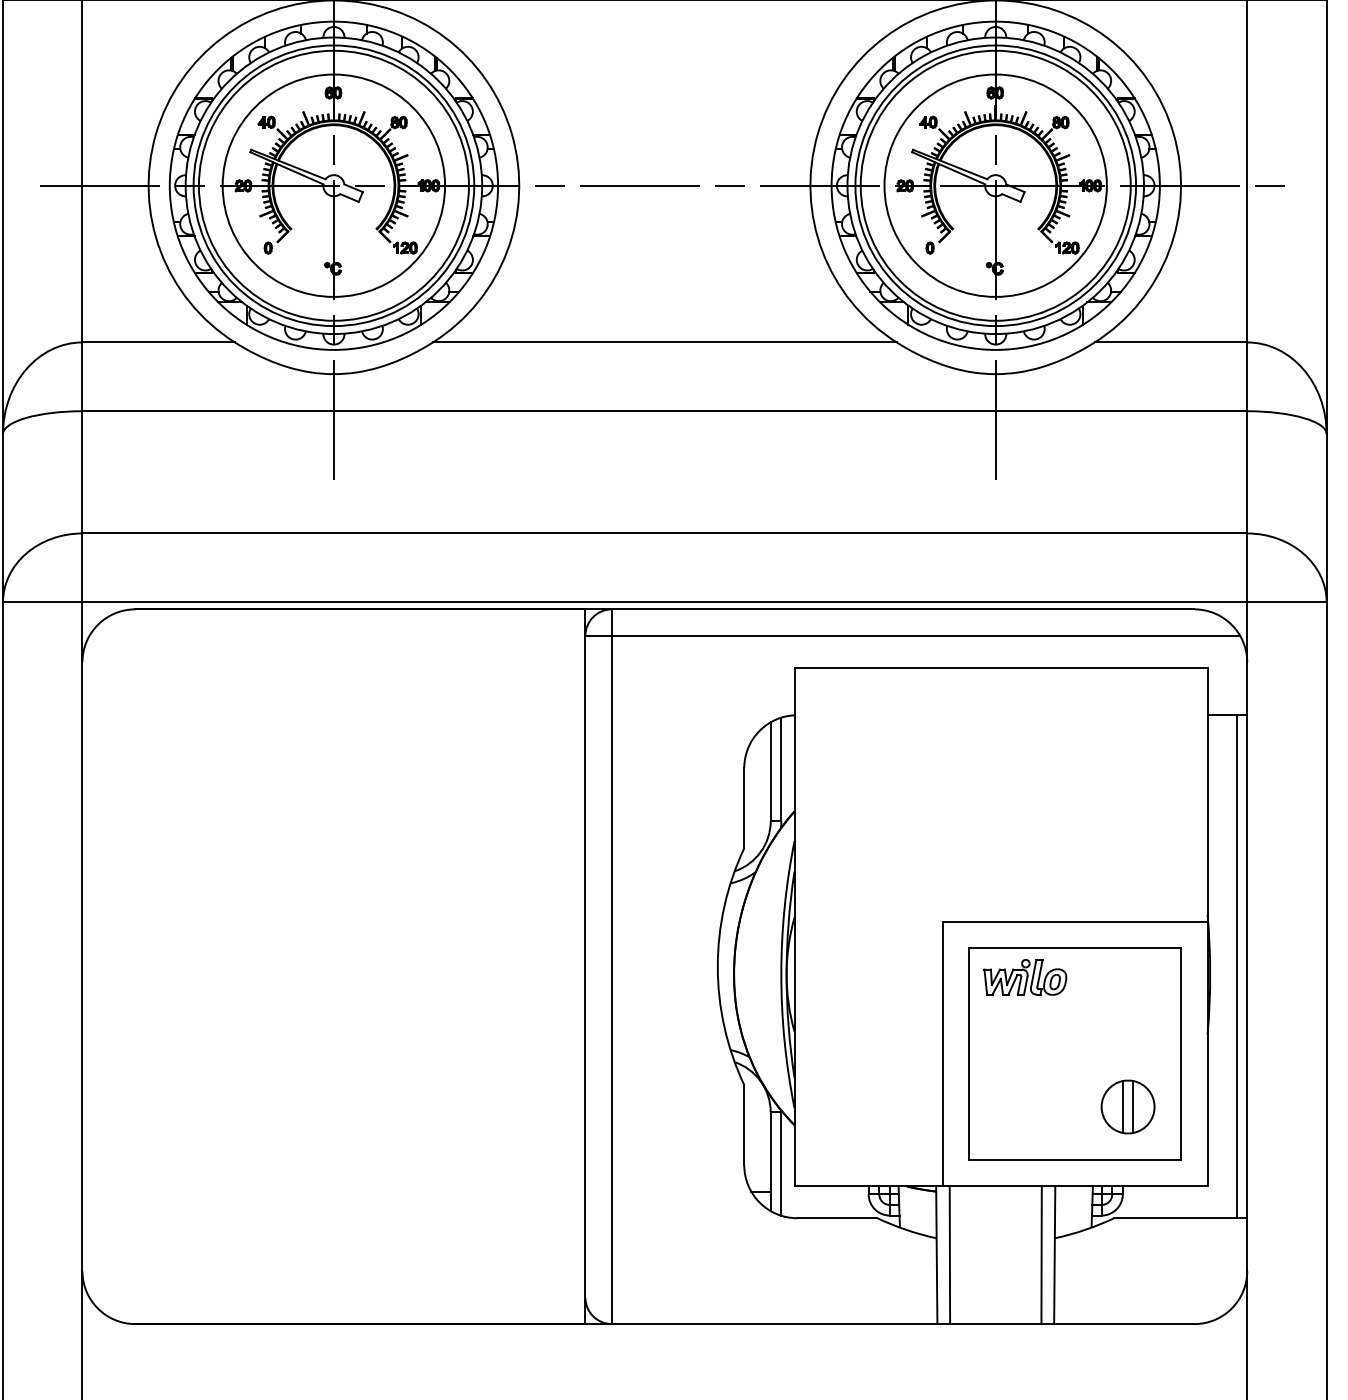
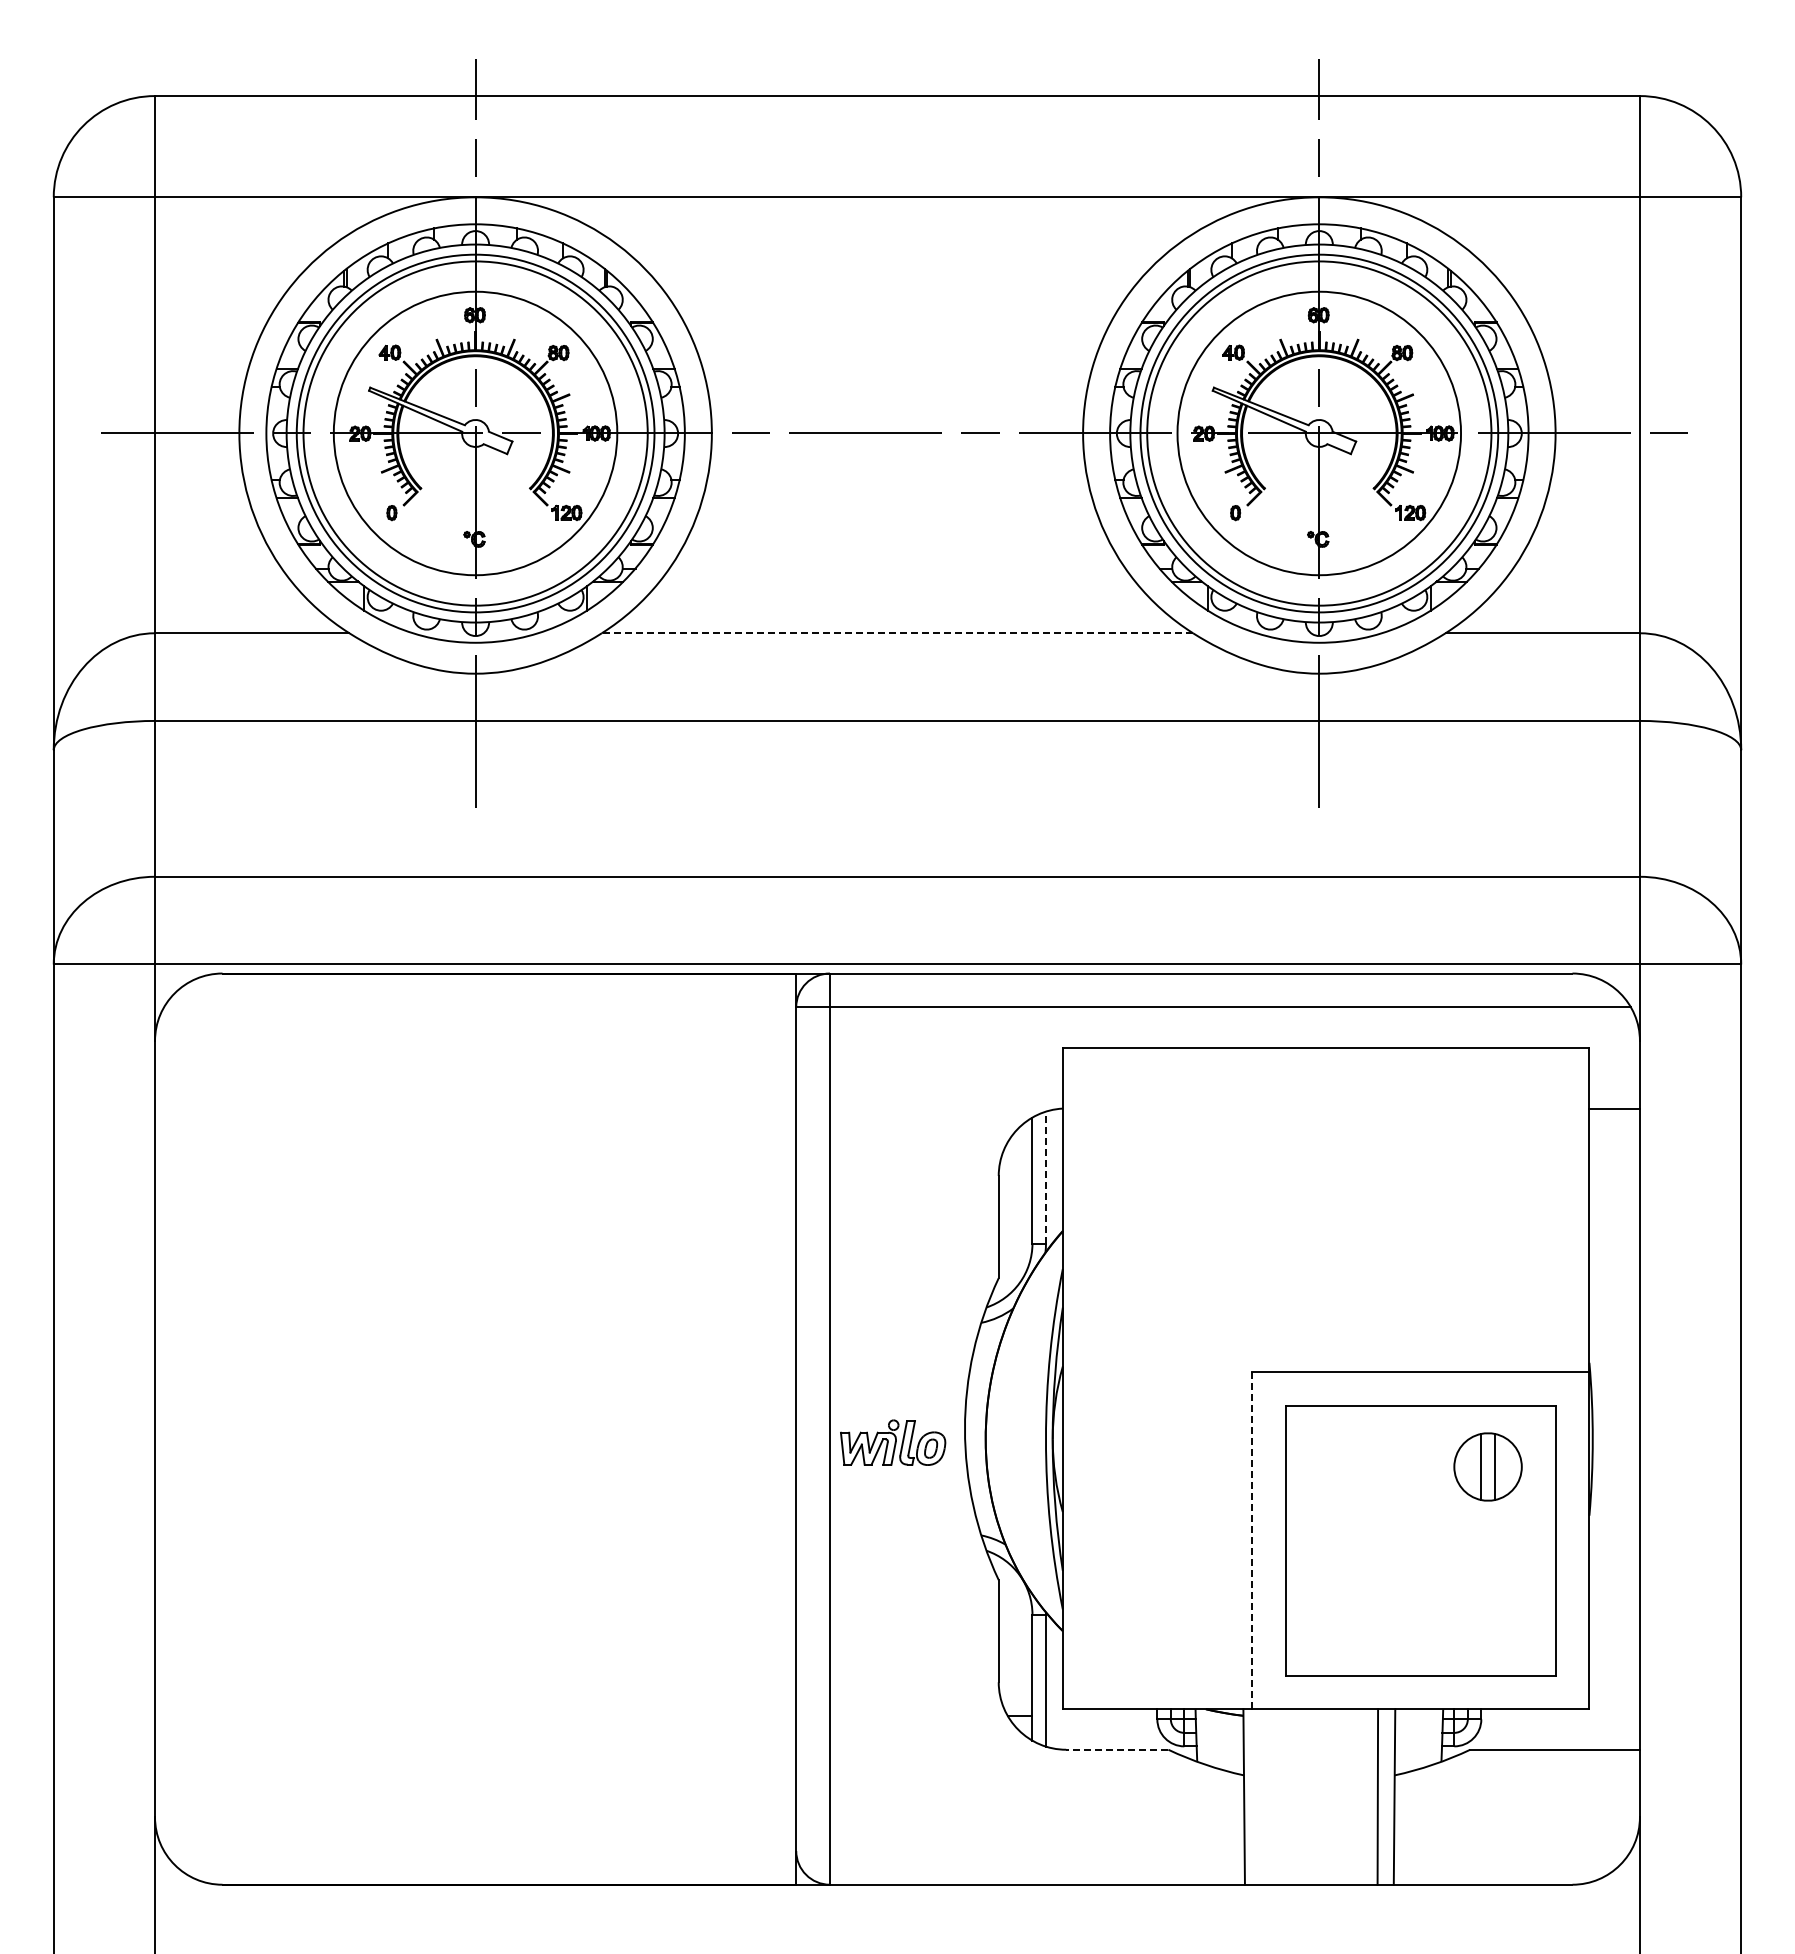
line: (664, 342) -> (897, 633), solid -> dashed
line: (780, 769) -> (1045, 1177), solid -> dashed
line: (1236, 966) -> (1626, 1428), removed
part: (1025, 977) -> (893, 1442), moved
line: (942, 1054) -> (1251, 1540), solid -> dashed
part: (1127, 1106) -> (1487, 1466), moved
line: (836, 1218) -> (1116, 1749), solid -> dashed
line: (949, 1254) -> (1260, 1796), removed

